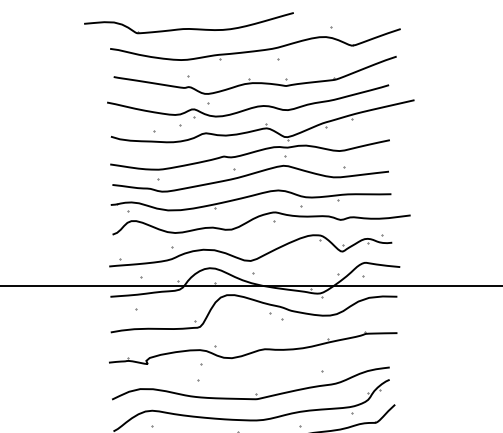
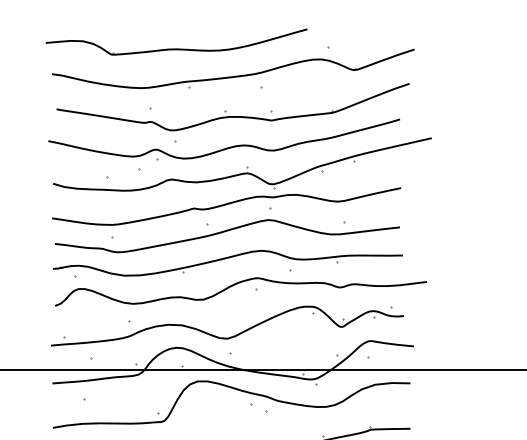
part: (188, 23) -> (176, 42), moved

